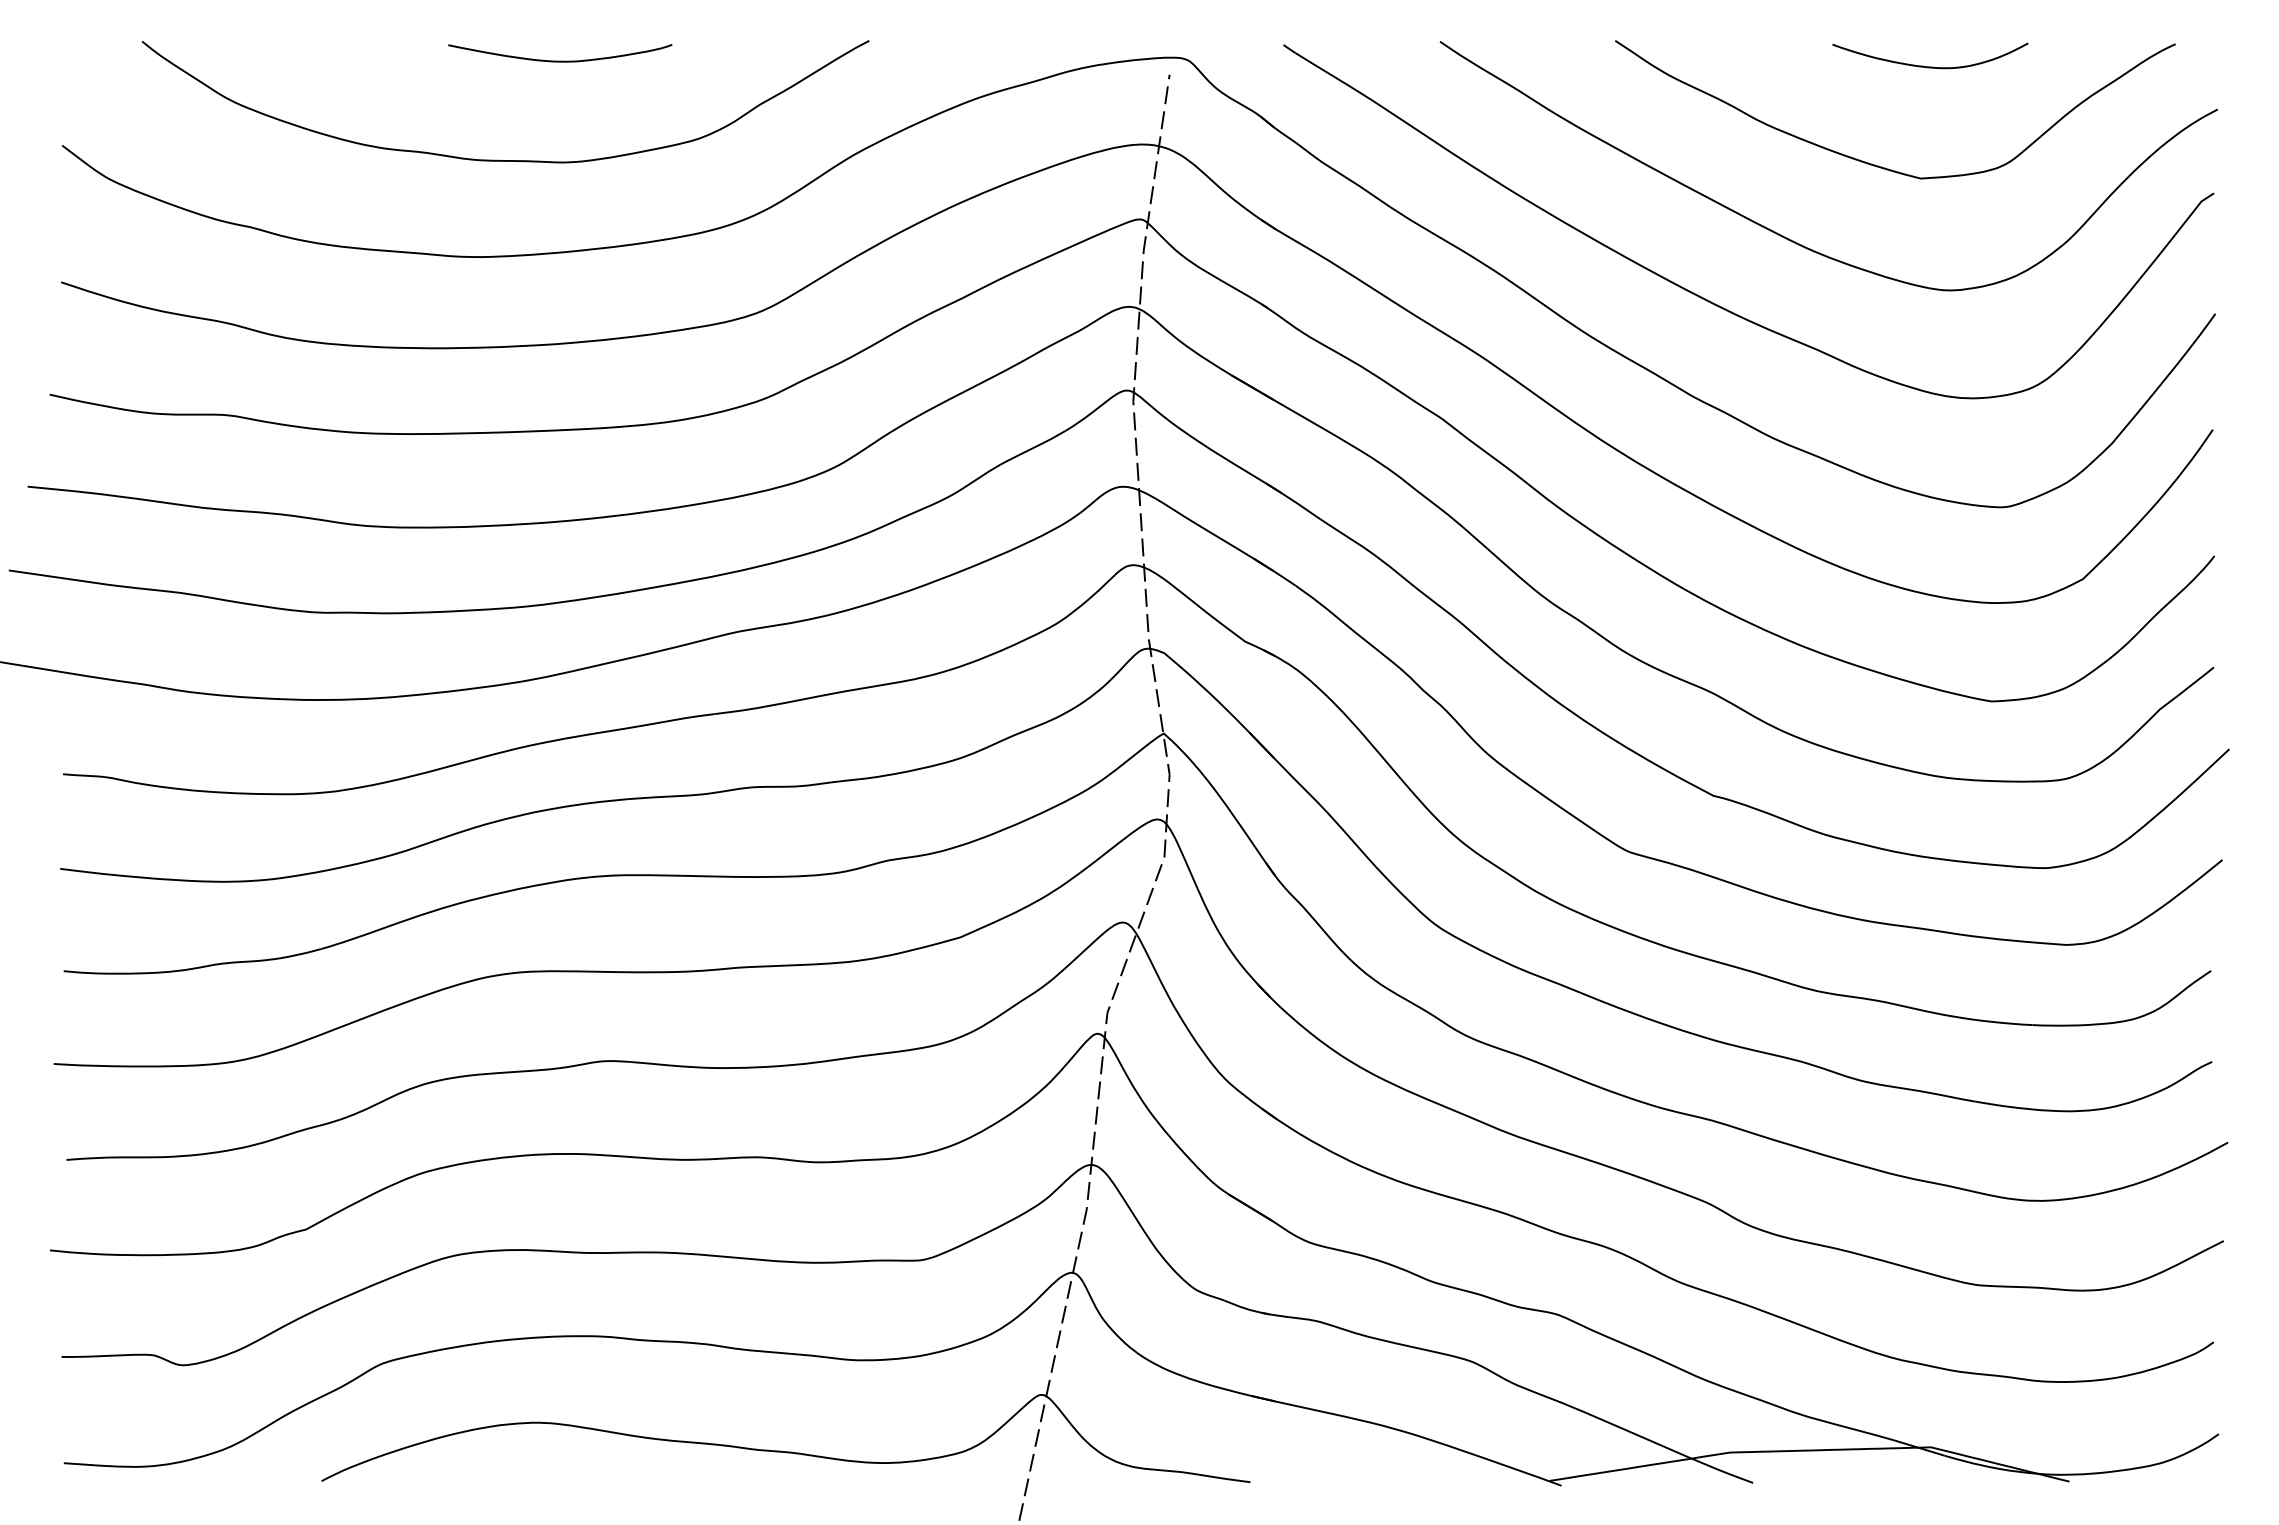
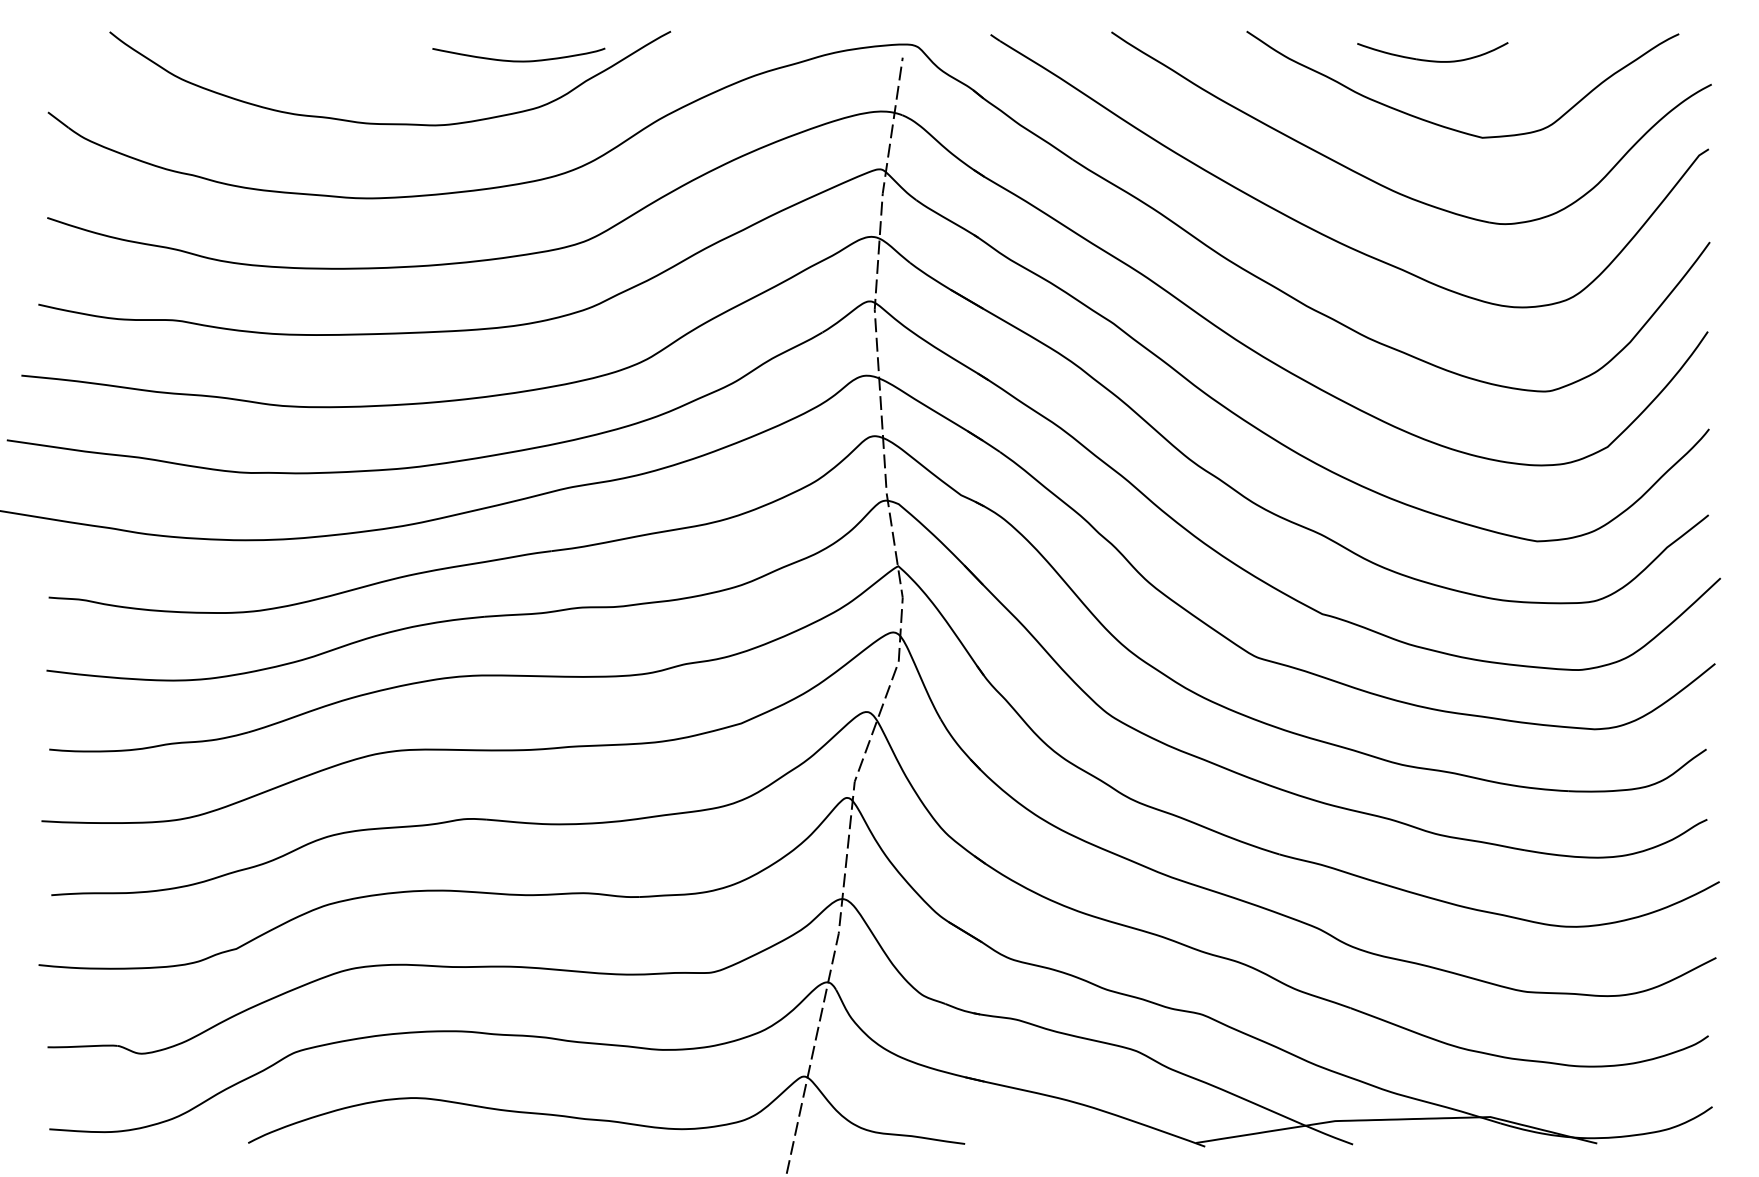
curve: (560, 60) -> (519, 60), moved
part: (1930, 66) -> (1432, 60), moved

